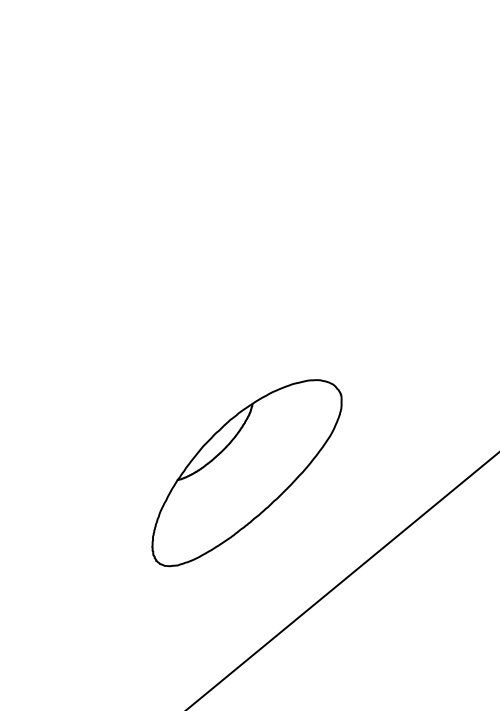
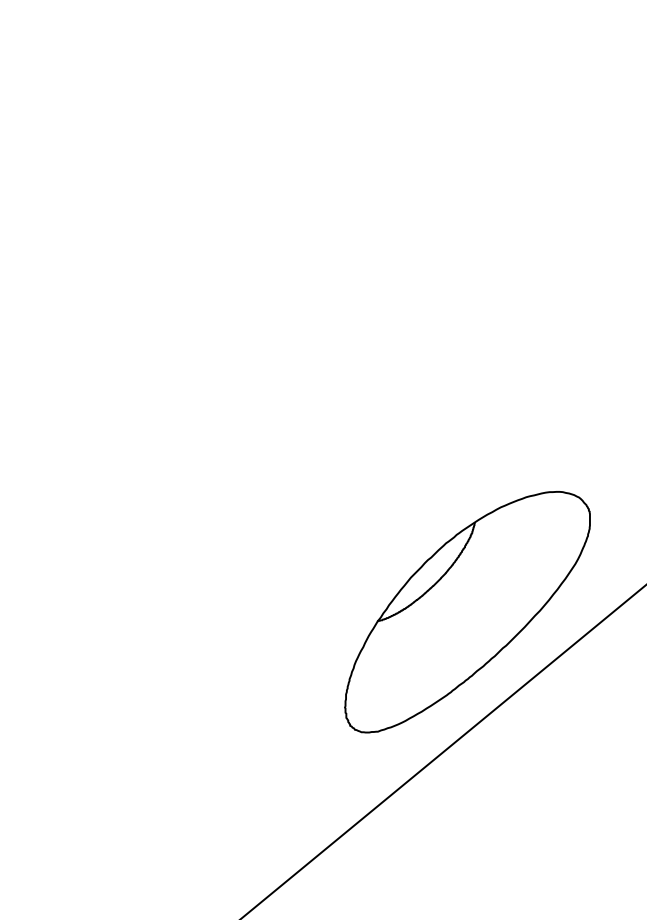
part: (246, 473) -> (467, 612), moved

